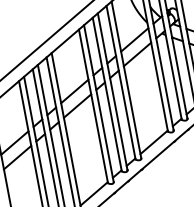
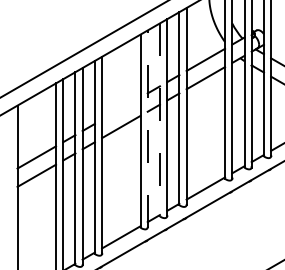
line: (74, 91) -> (121, 108), removed
line: (106, 95) -> (159, 120), solid -> dashed
line: (98, 104) -> (147, 129), solid -> dashed

